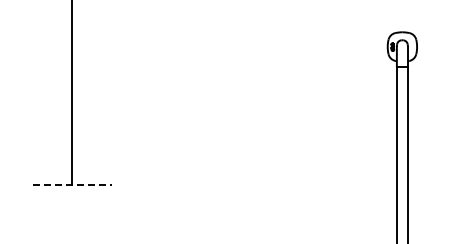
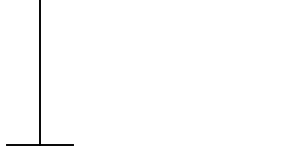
line: (72, 185) -> (39, 144), dashed -> solid

